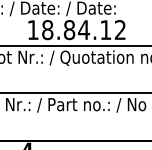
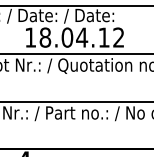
text: (69, 29) -> (67, 37), 18.84.12 -> 18.04.12

